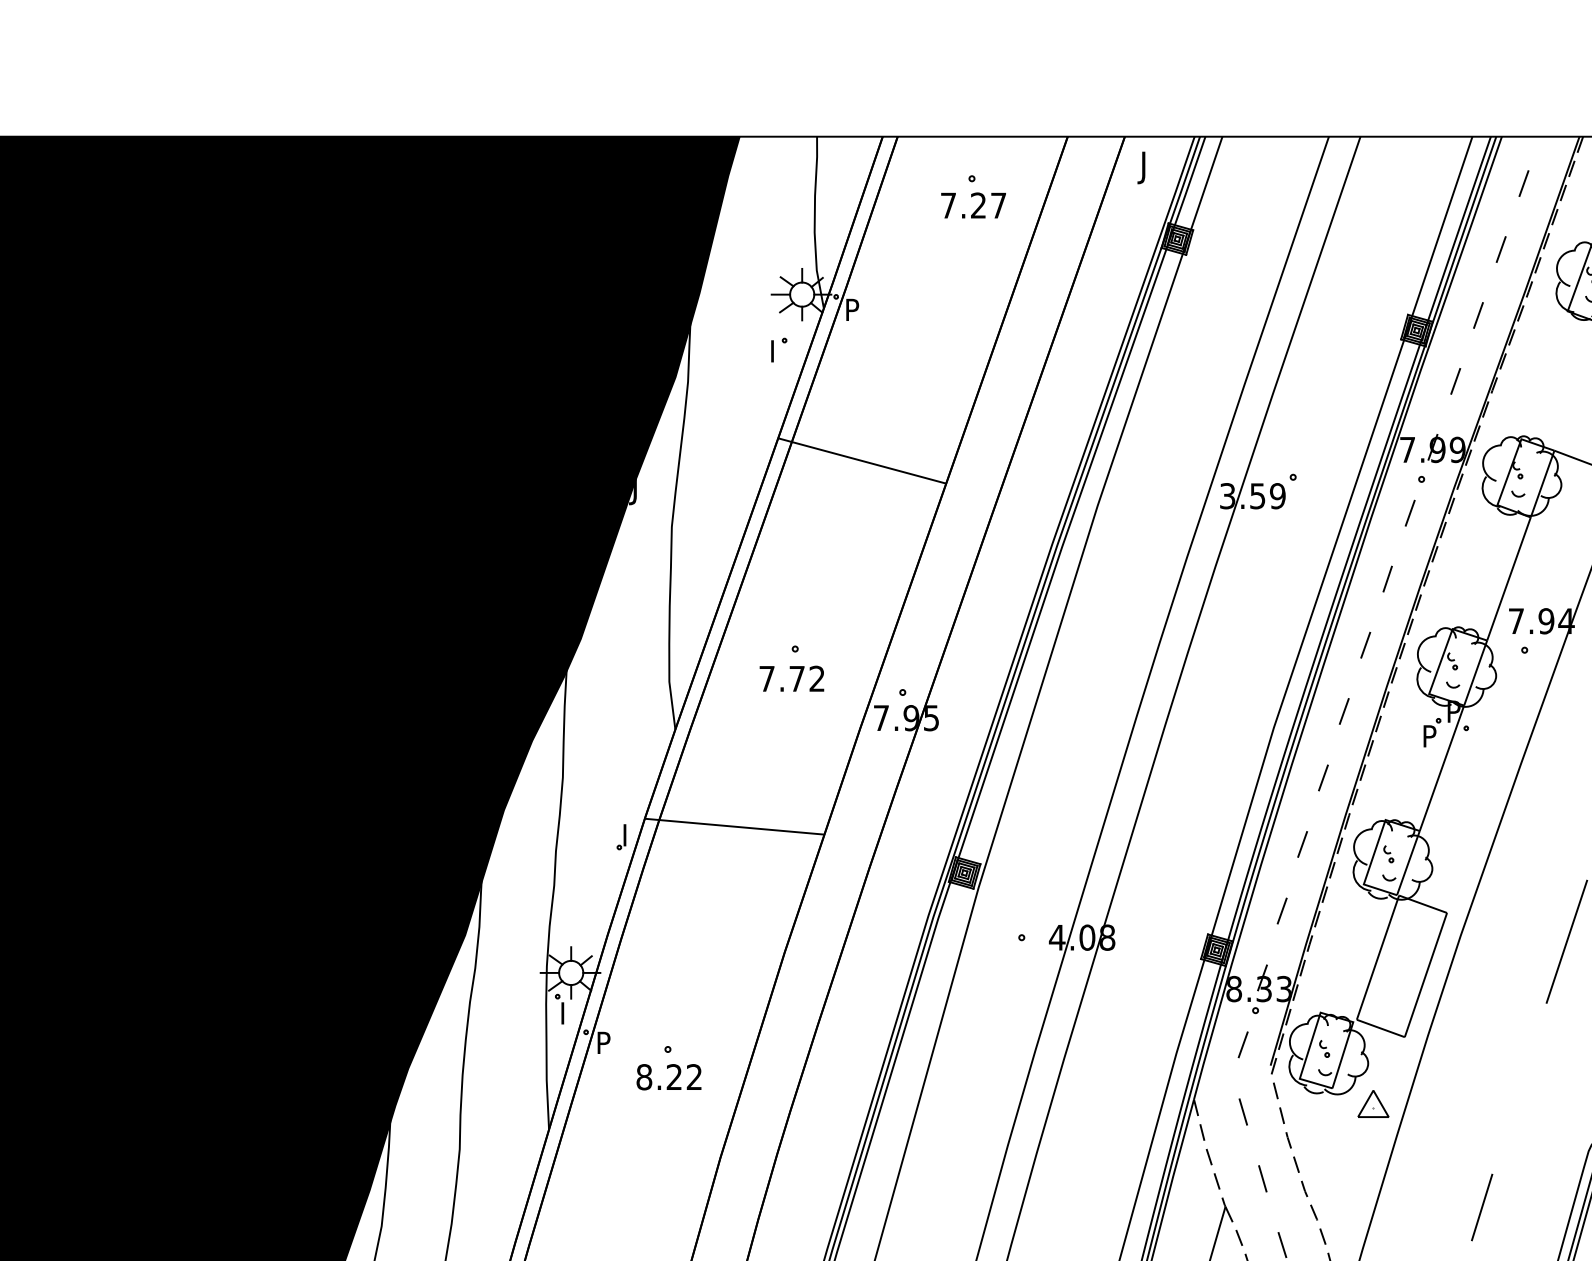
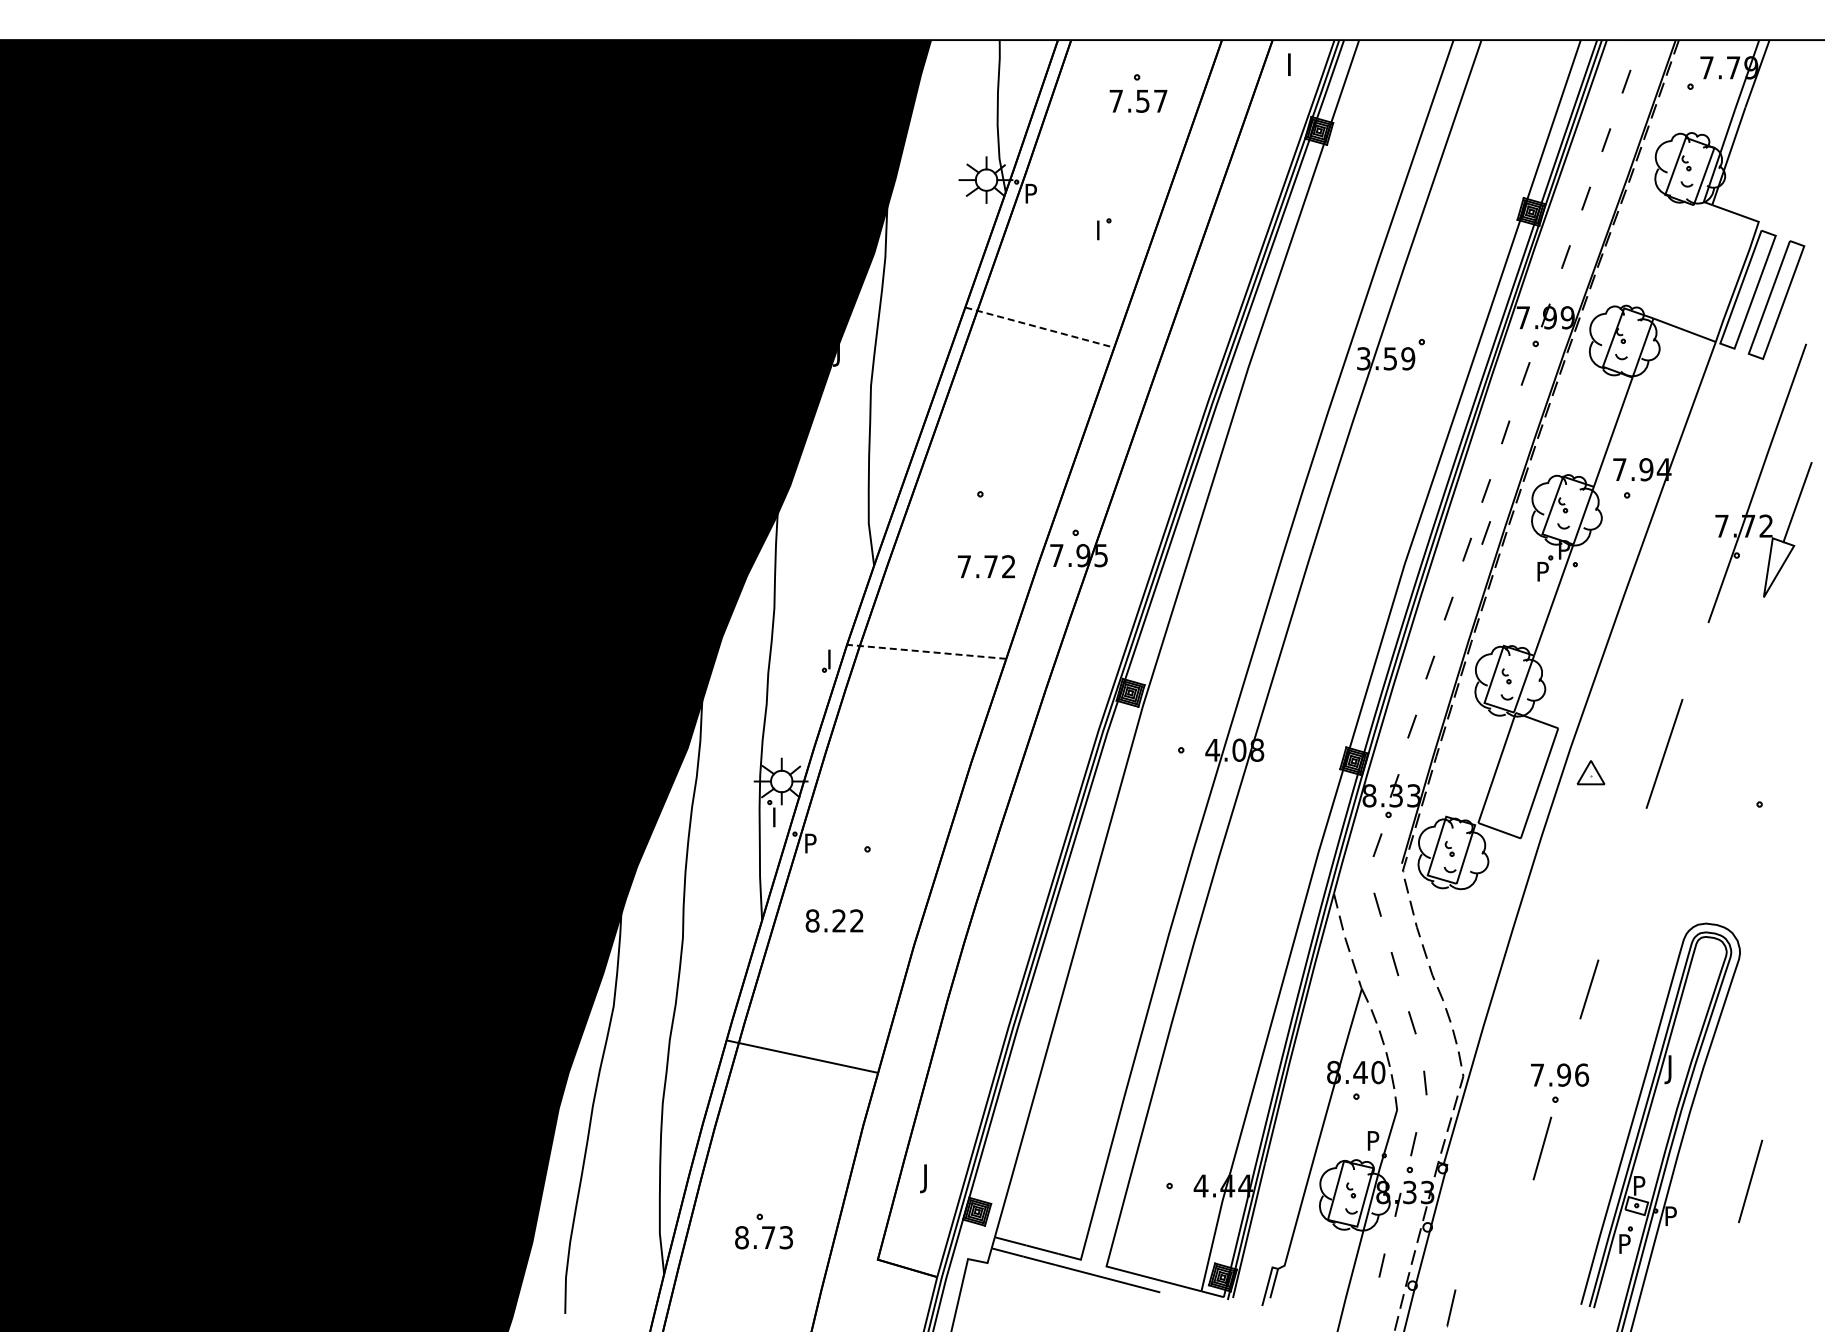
text: (1140, 181) -> (1286, 79), J -> I
text: (978, 204) -> (1142, 100), 7.27 -> 7.57
part: (779, 350) -> (1104, 229), moved
line: (863, 460) -> (1040, 327), solid -> dashed
text: (791, 678) -> (986, 566), moved
line: (1364, 692) -> (1485, 532), added
line: (734, 826) -> (926, 651), solid -> dashed
text: (669, 1076) -> (834, 920), moved
part: (1372, 1103) -> (1590, 772), moved

